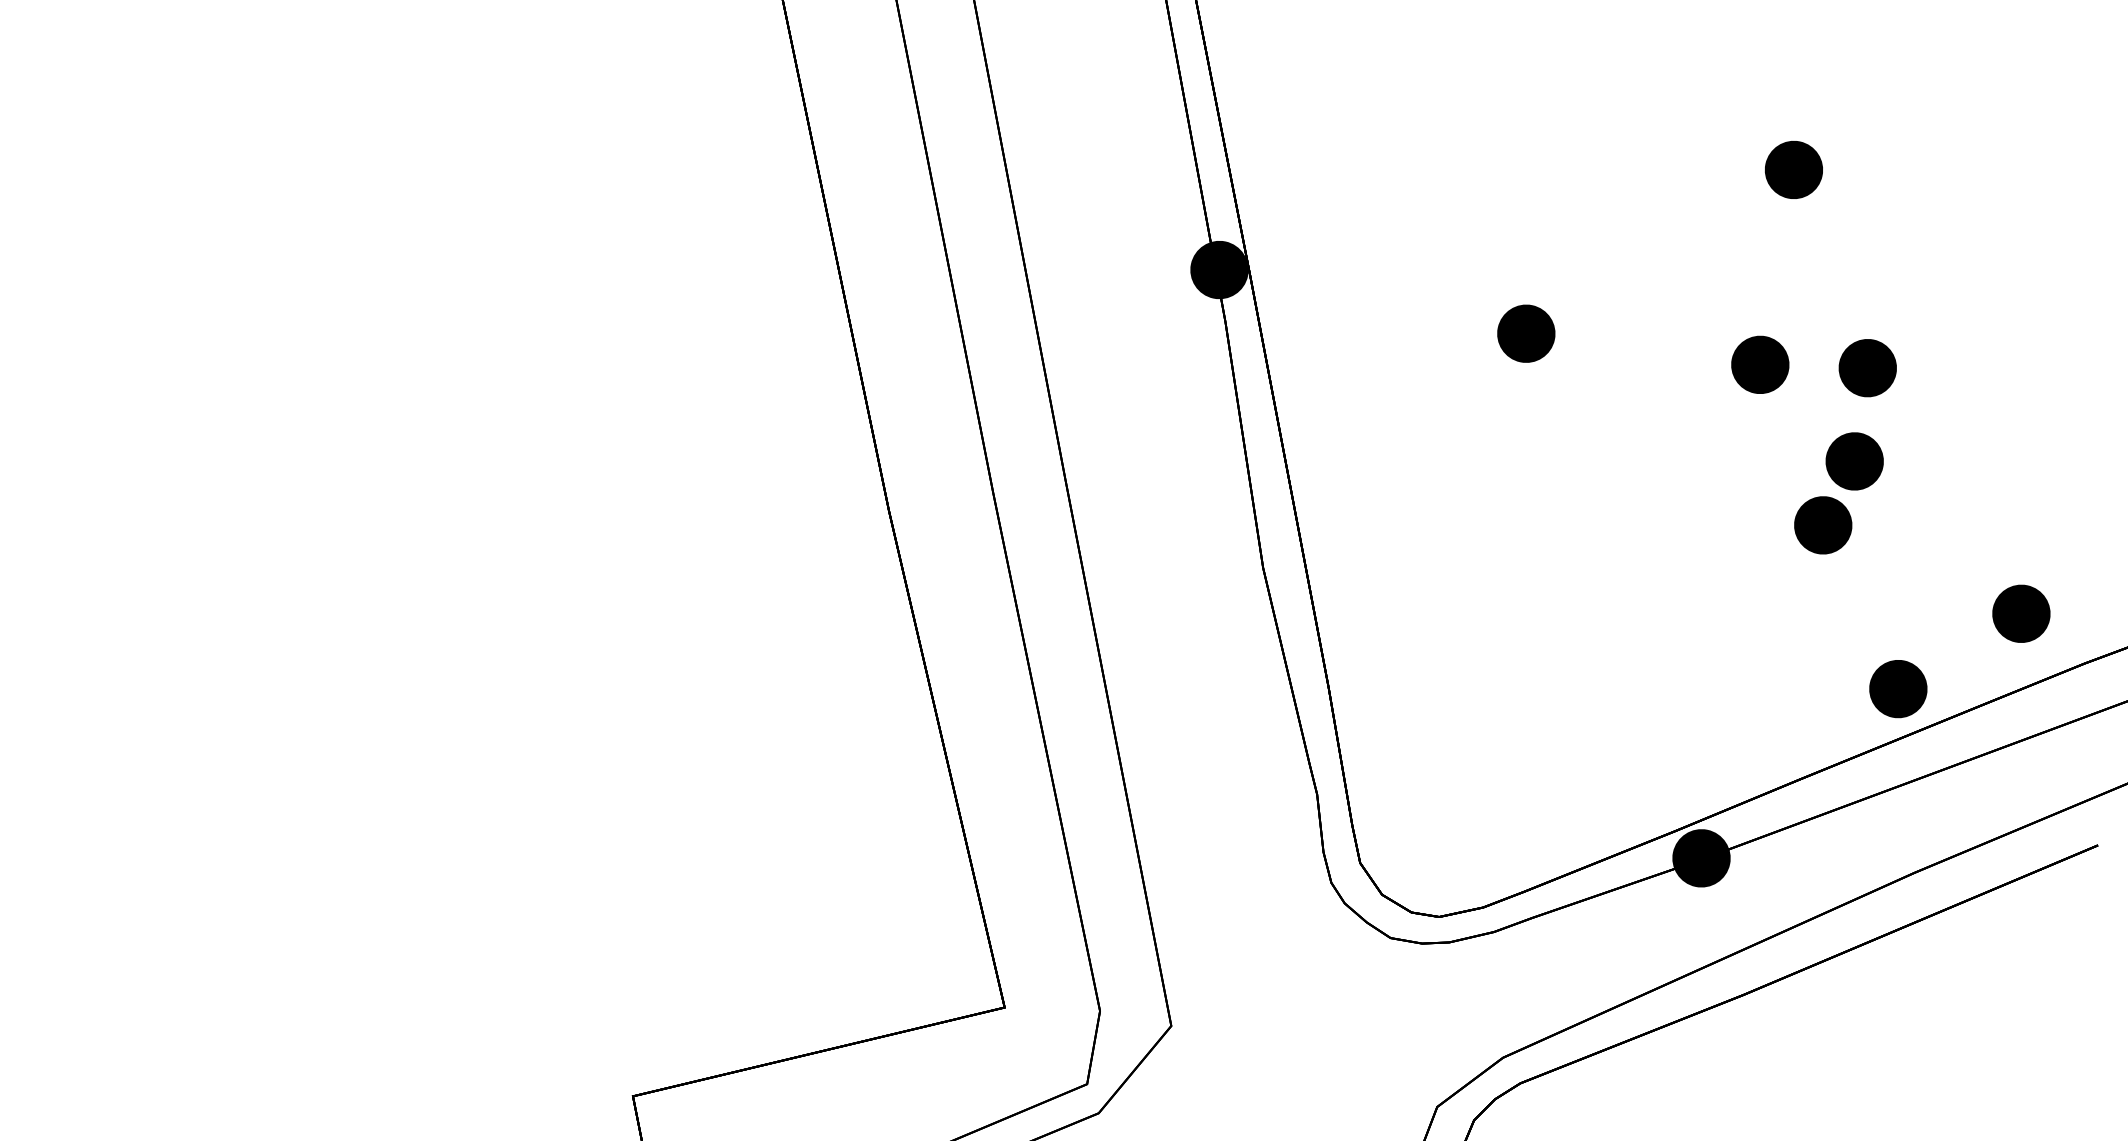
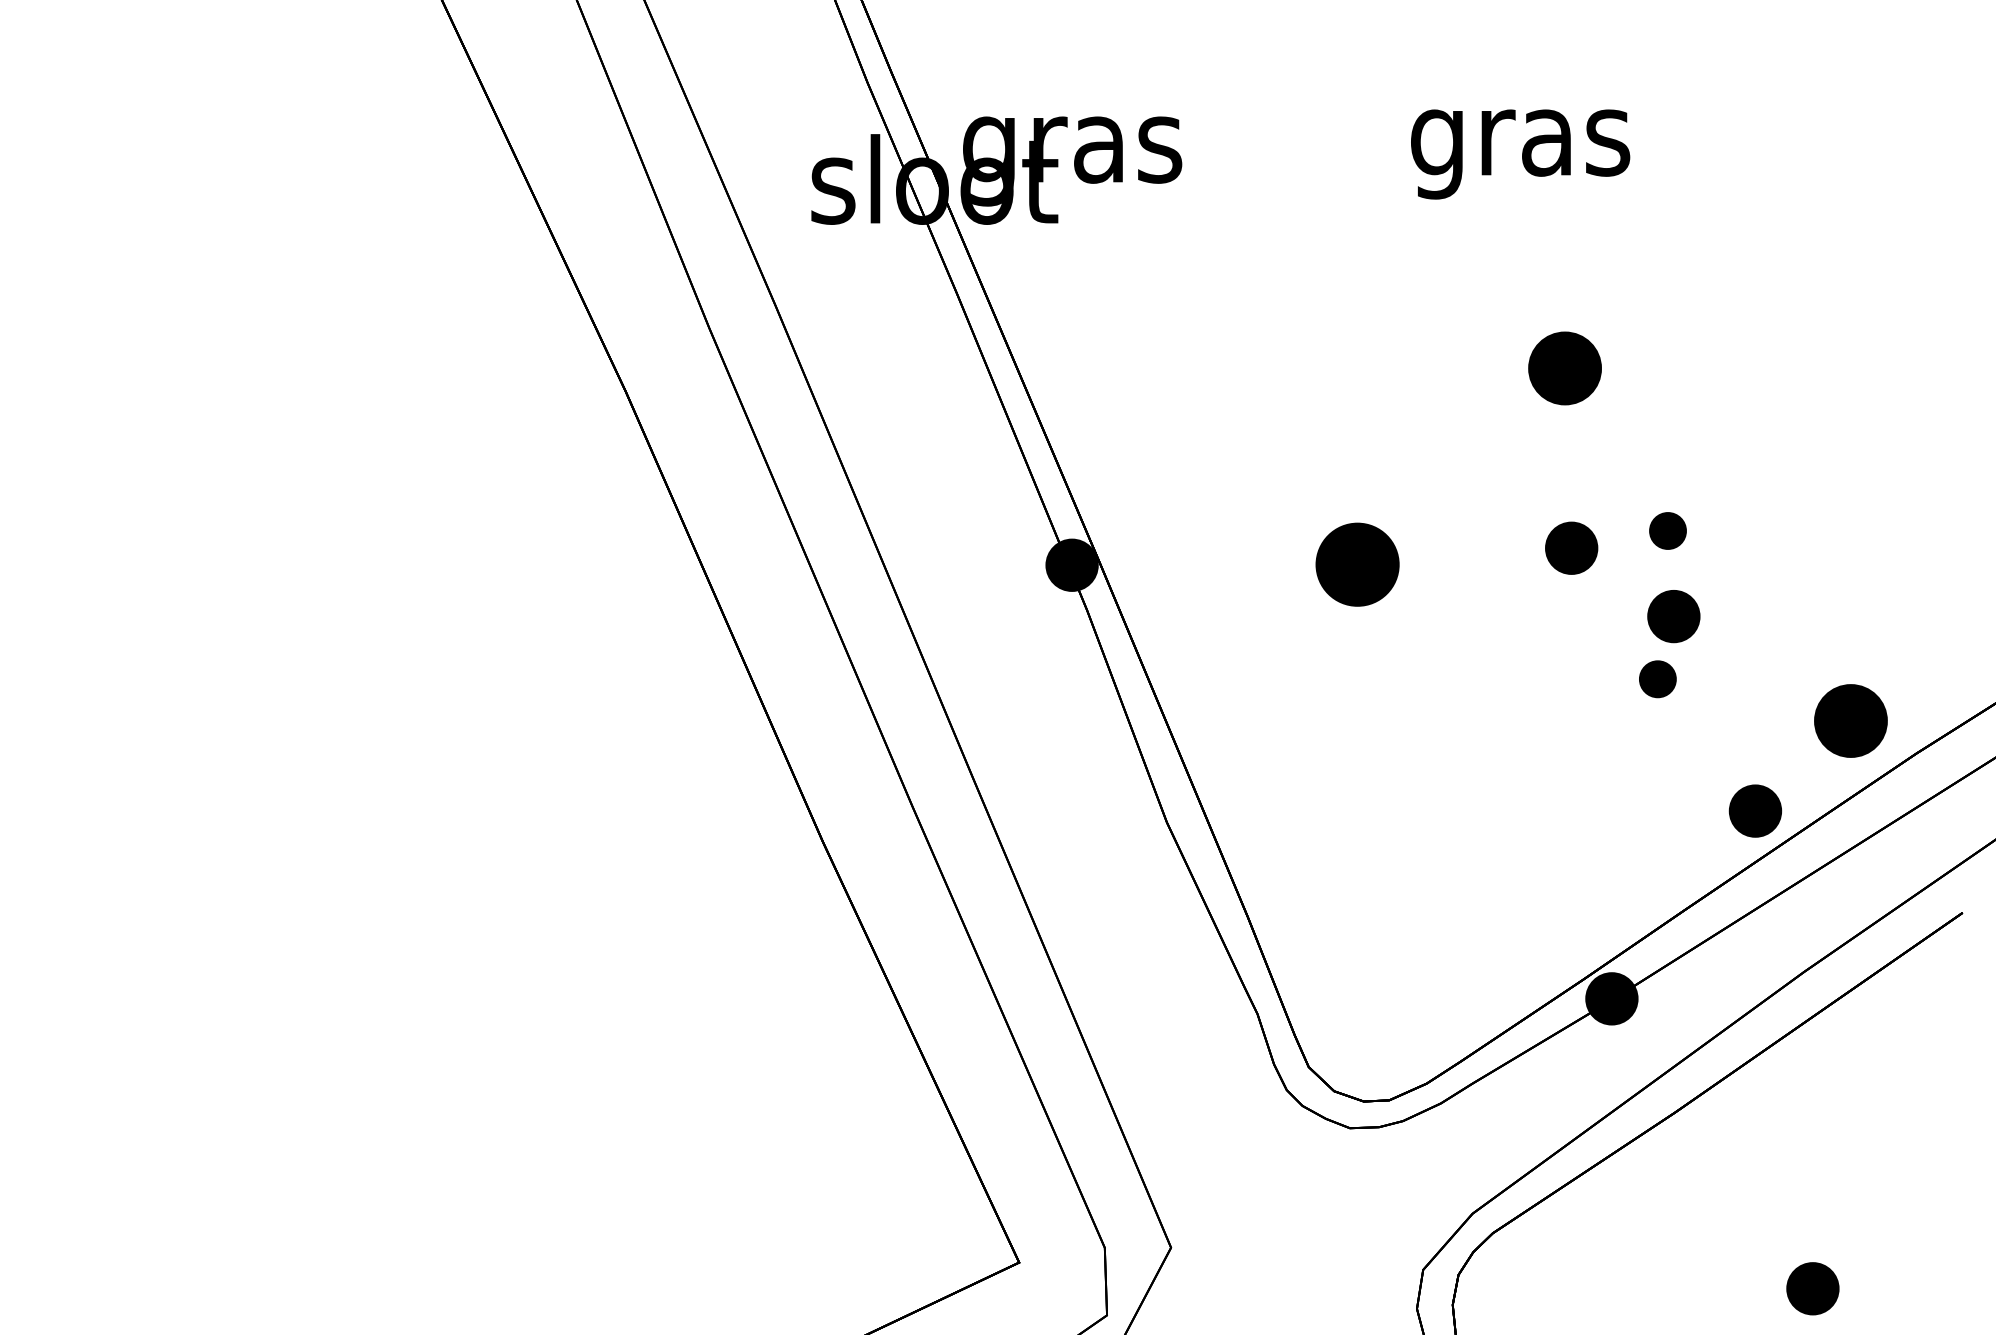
part: (1793, 168) -> (1564, 367), size x1.4
part: (1525, 332) -> (1356, 563), size x1.6
part: (1867, 367) -> (1667, 530), size x0.7
part: (1823, 524) -> (1657, 678), size x0.7
part: (2021, 613) -> (1850, 720), size x1.4

